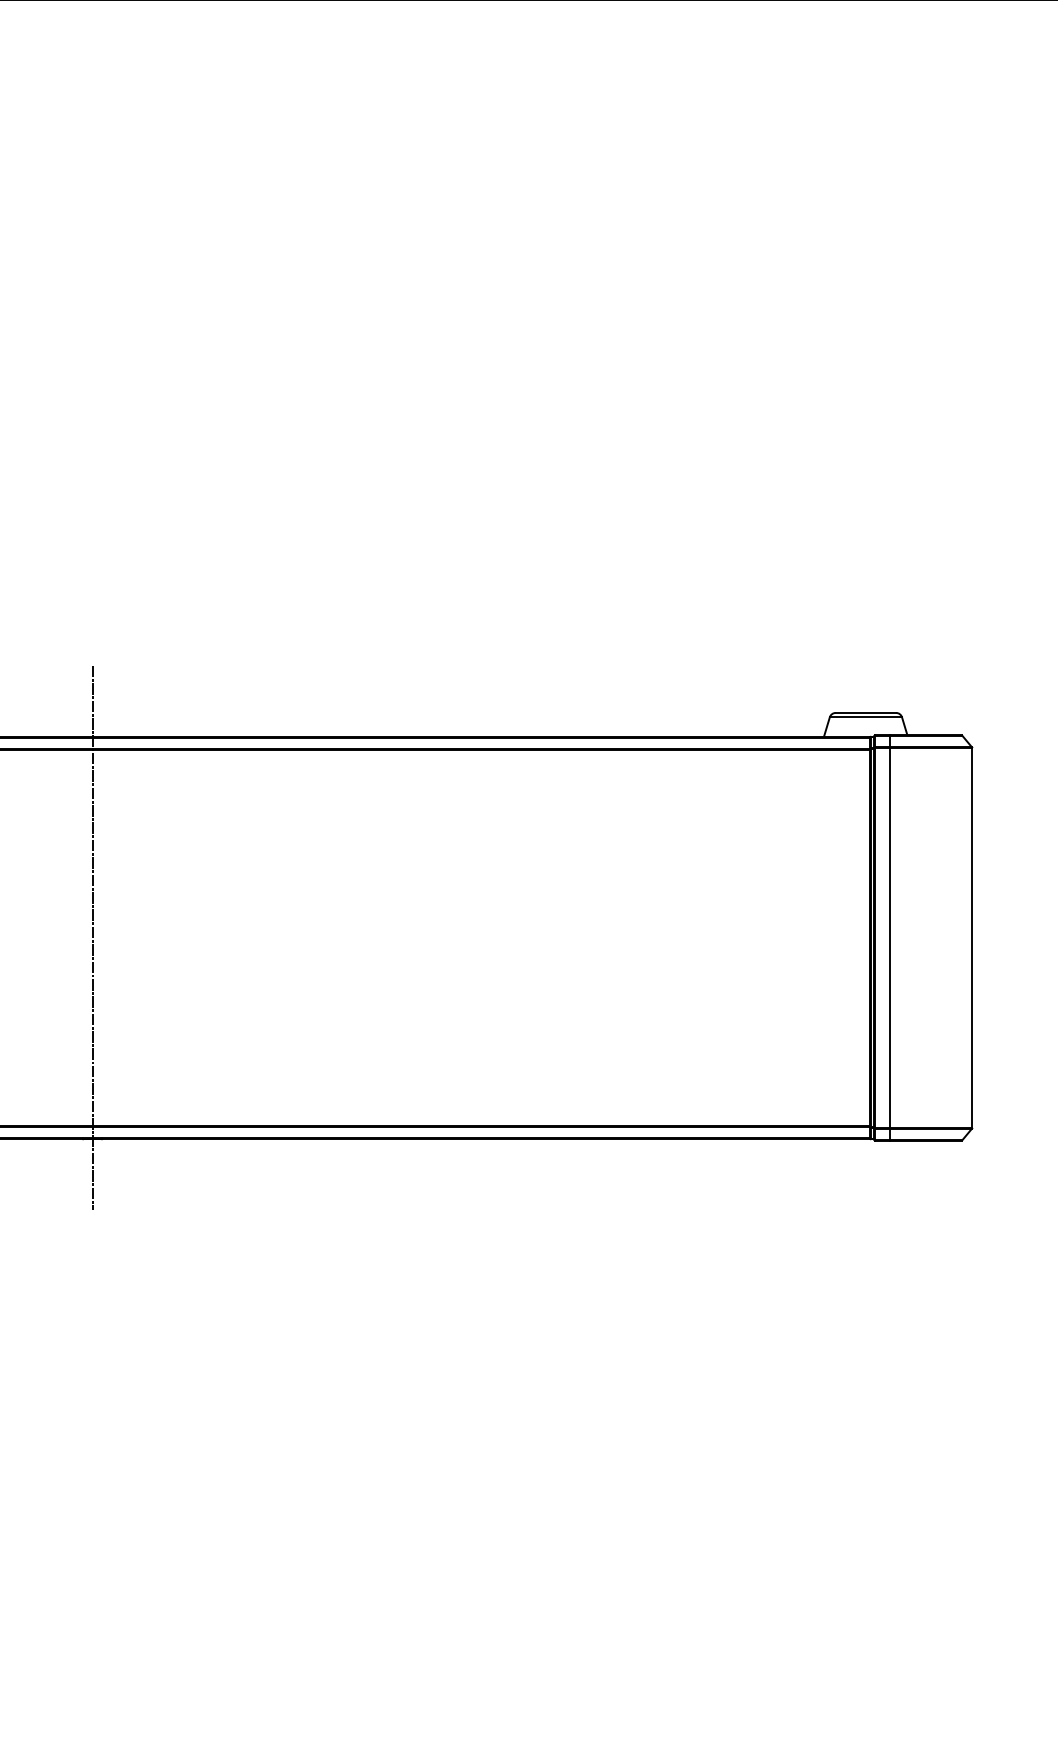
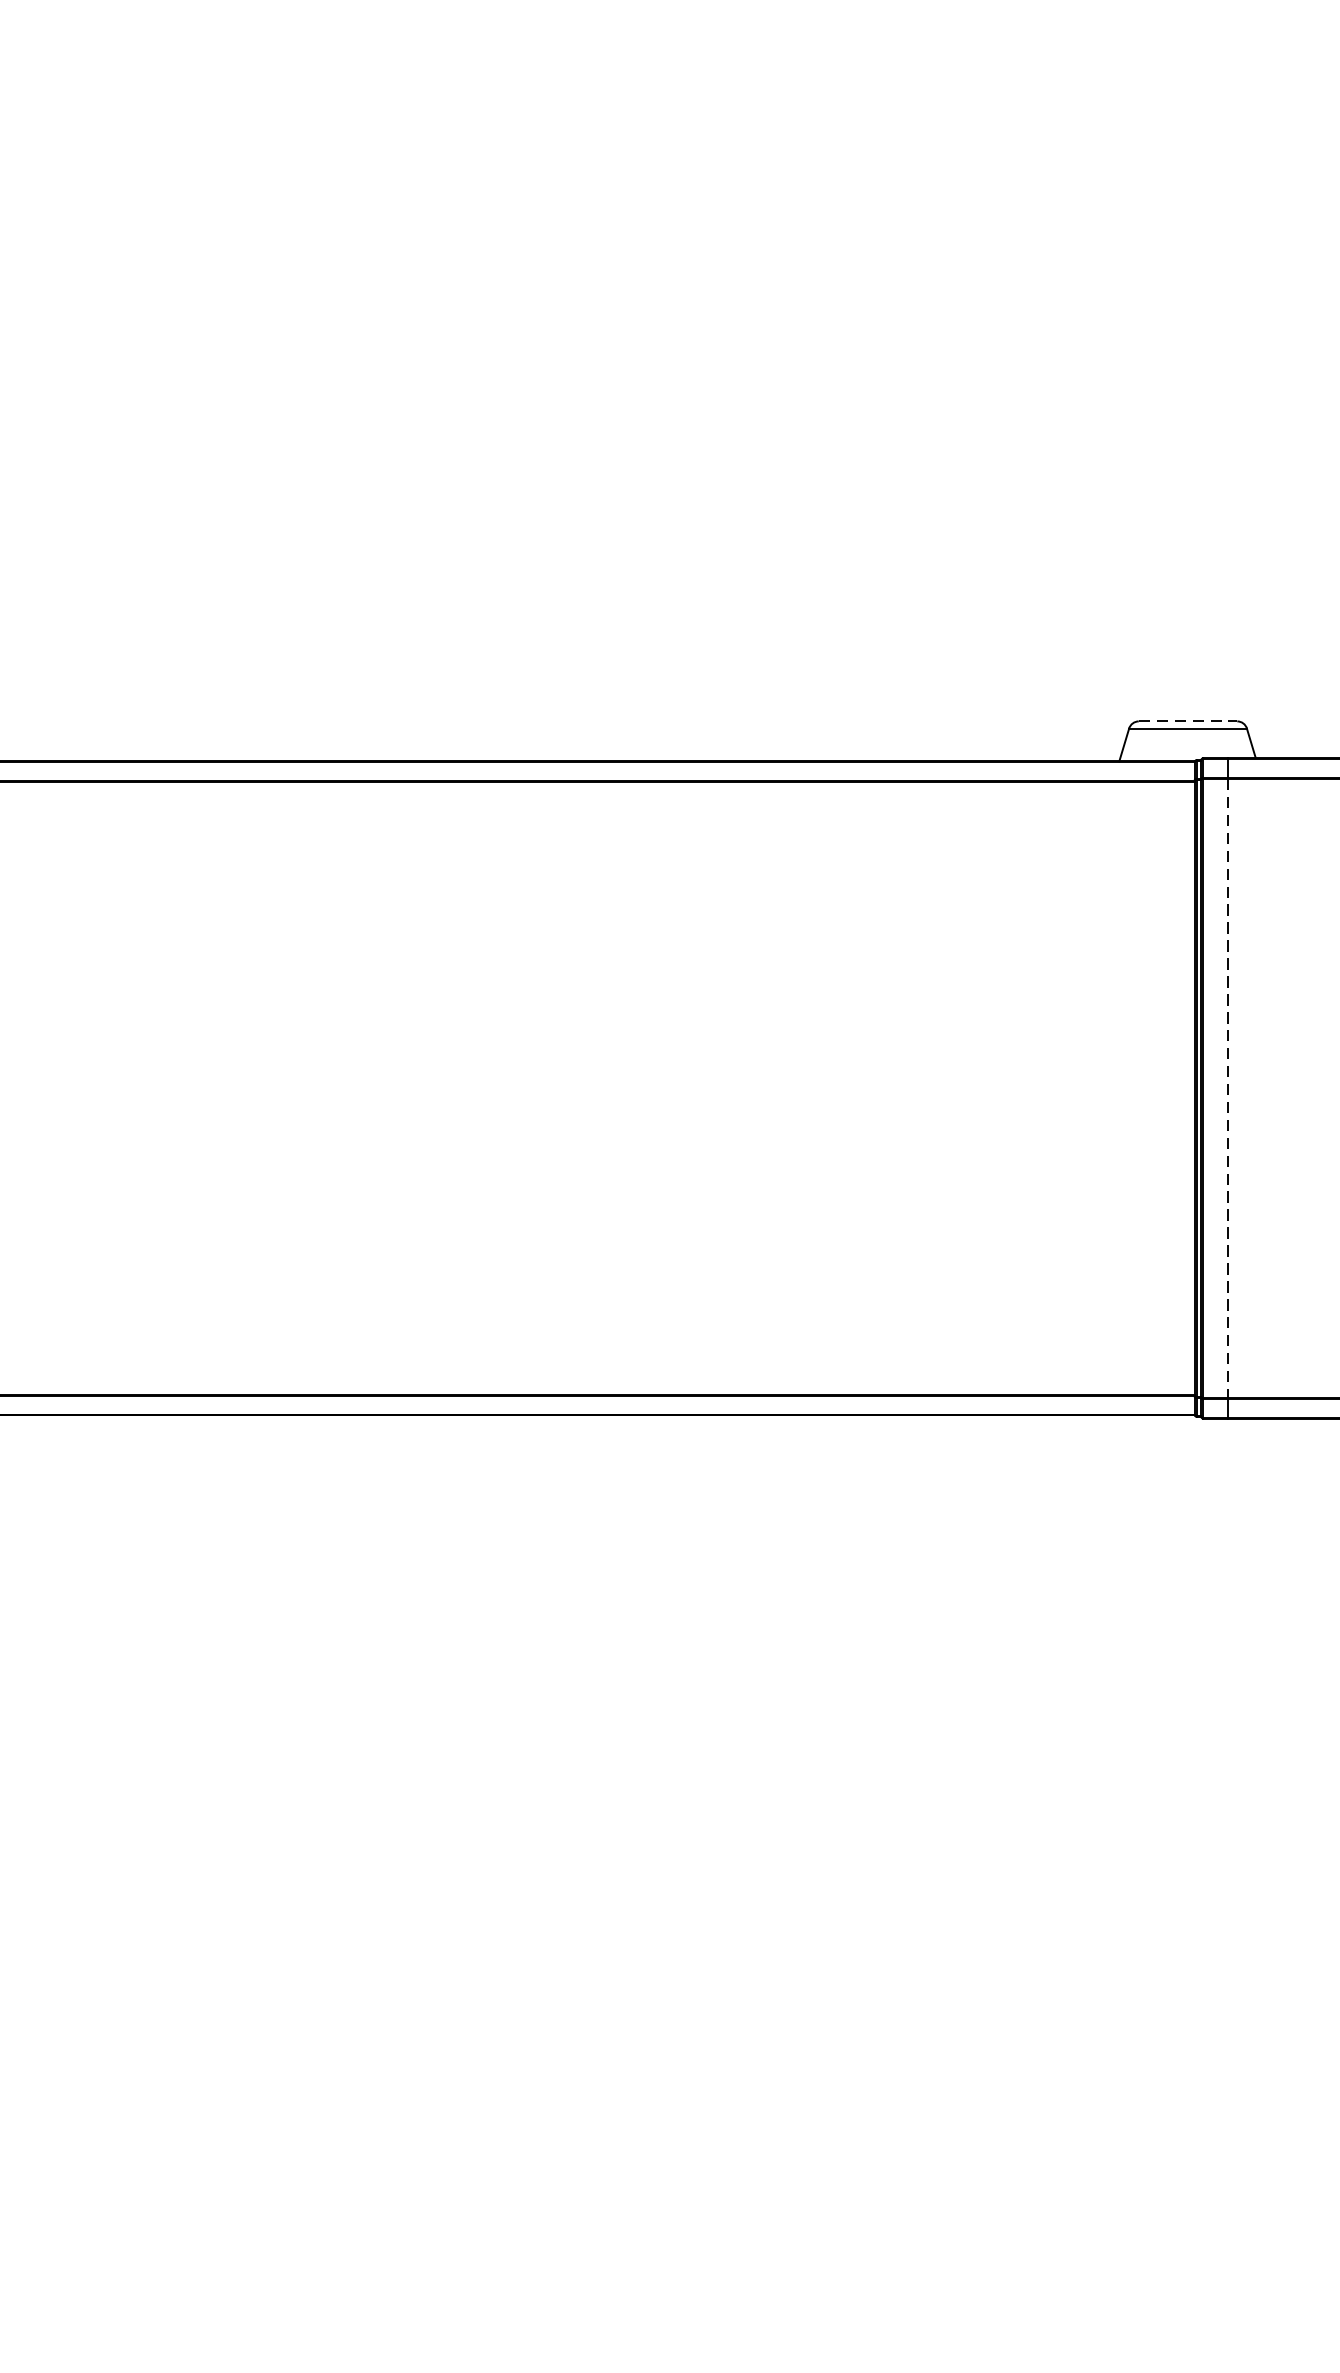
line: (866, 712) -> (1188, 720), solid -> dashed
line: (890, 938) -> (1228, 1089), solid -> dashed

